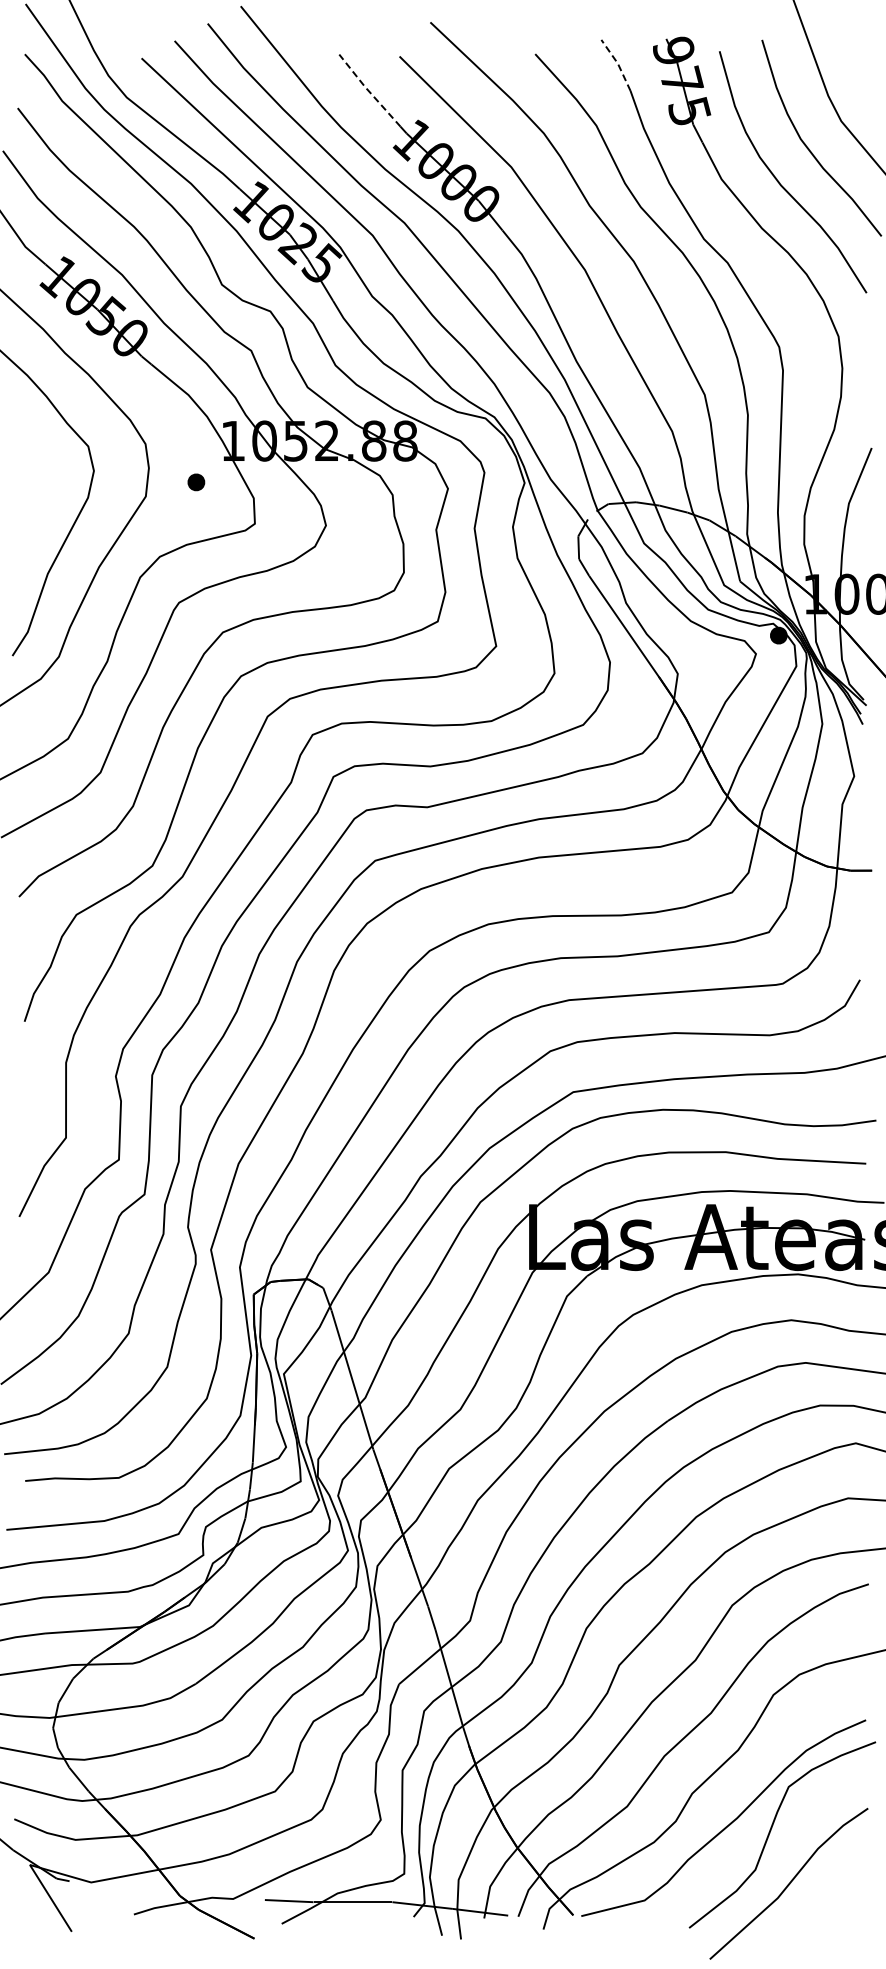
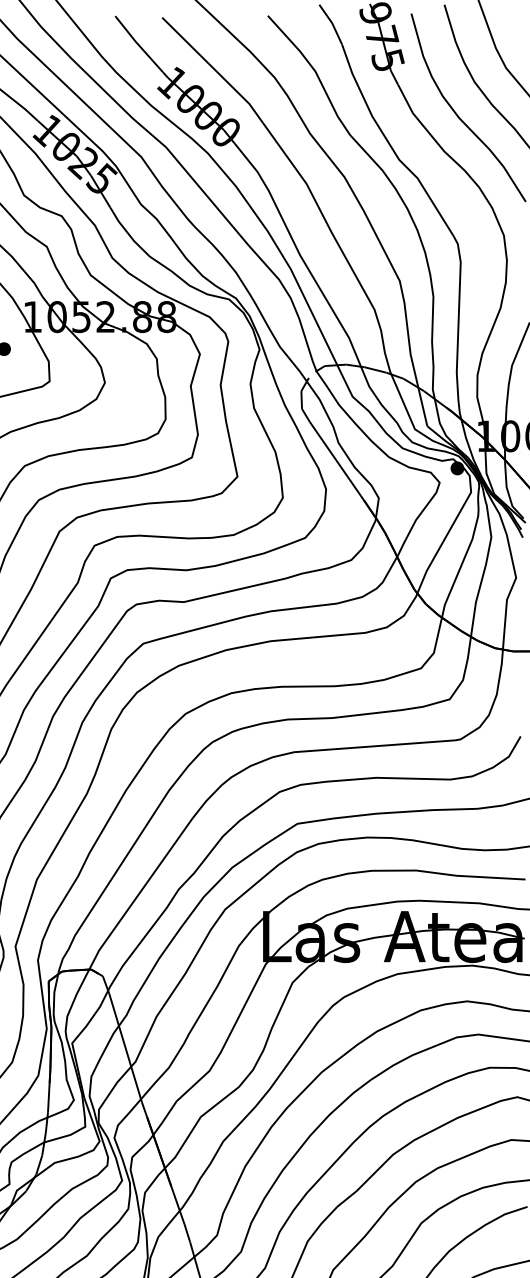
line: (617, 63) -> (331, 23), dashed -> solid
line: (368, 90) -> (138, 44), dashed -> solid

